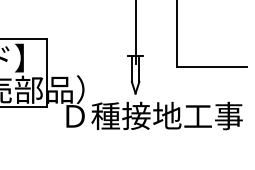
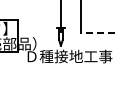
line: (211, 65) -> (97, 32), solid -> dashed

